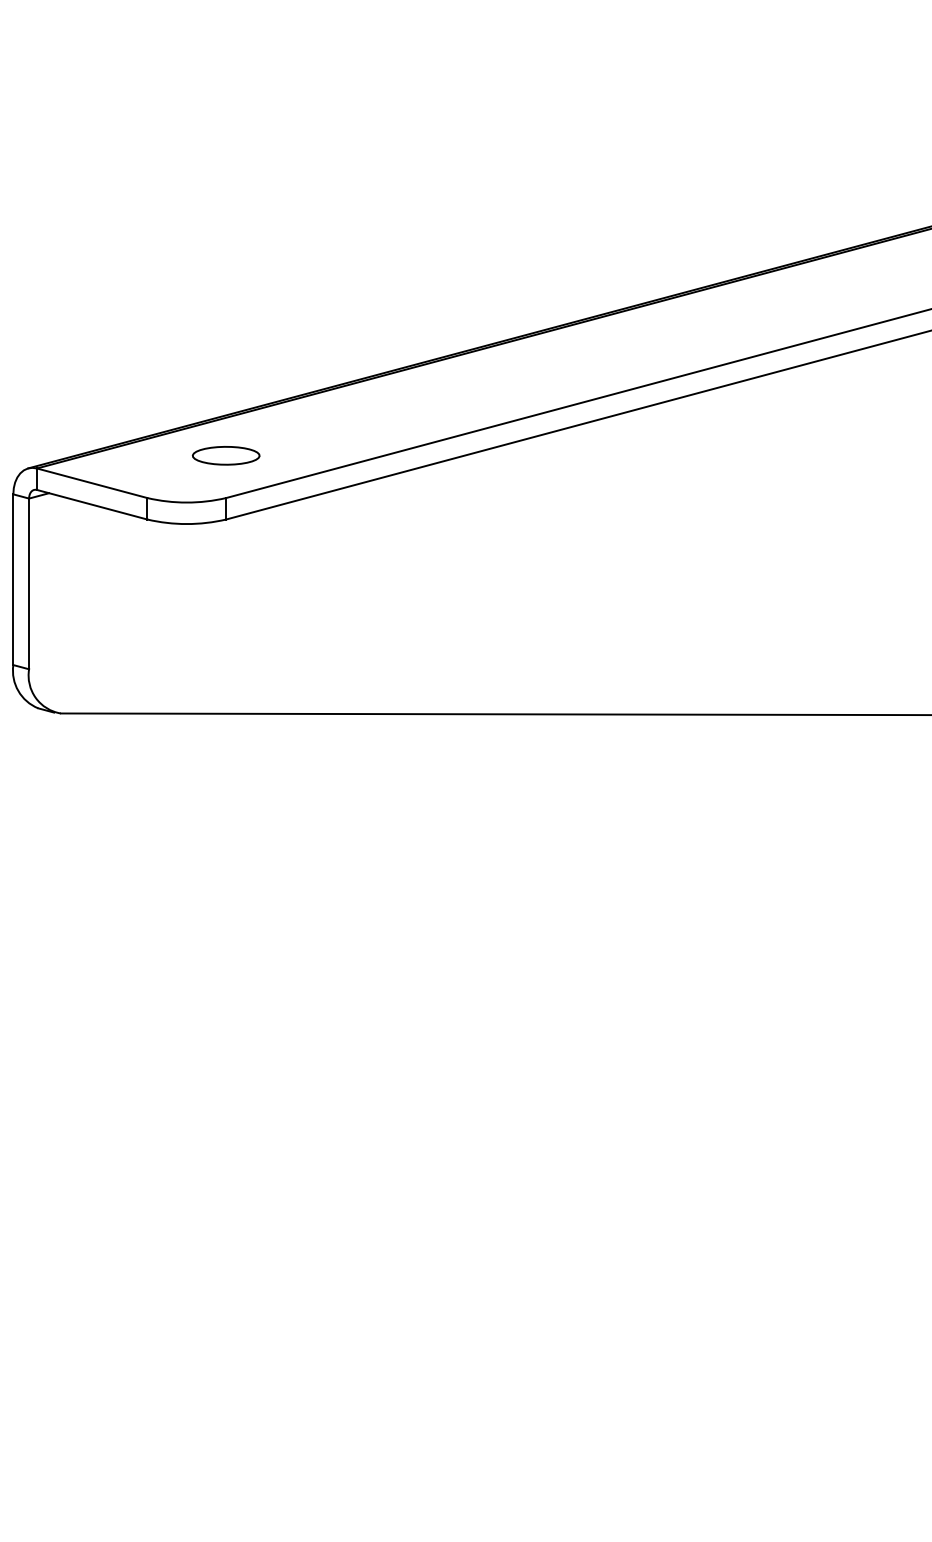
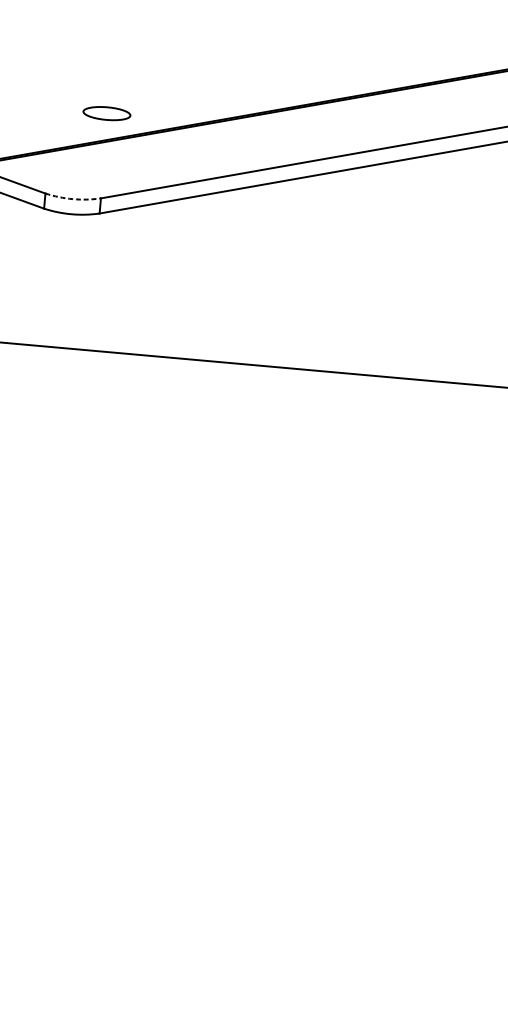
part: (225, 455) -> (106, 113), moved
arc: (186, 502) -> (72, 199), solid -> dashed

